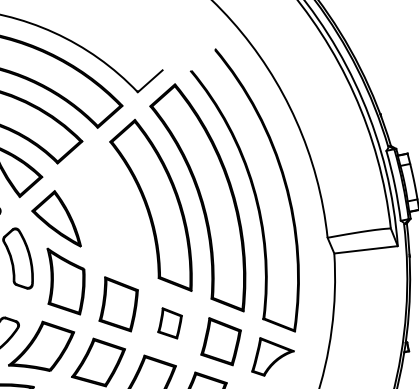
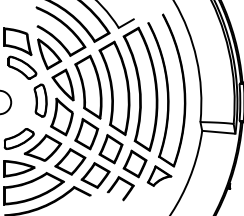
part: (103, 214) -> (88, 86), added
part: (169, 323) -> (110, 149), size x1.67

